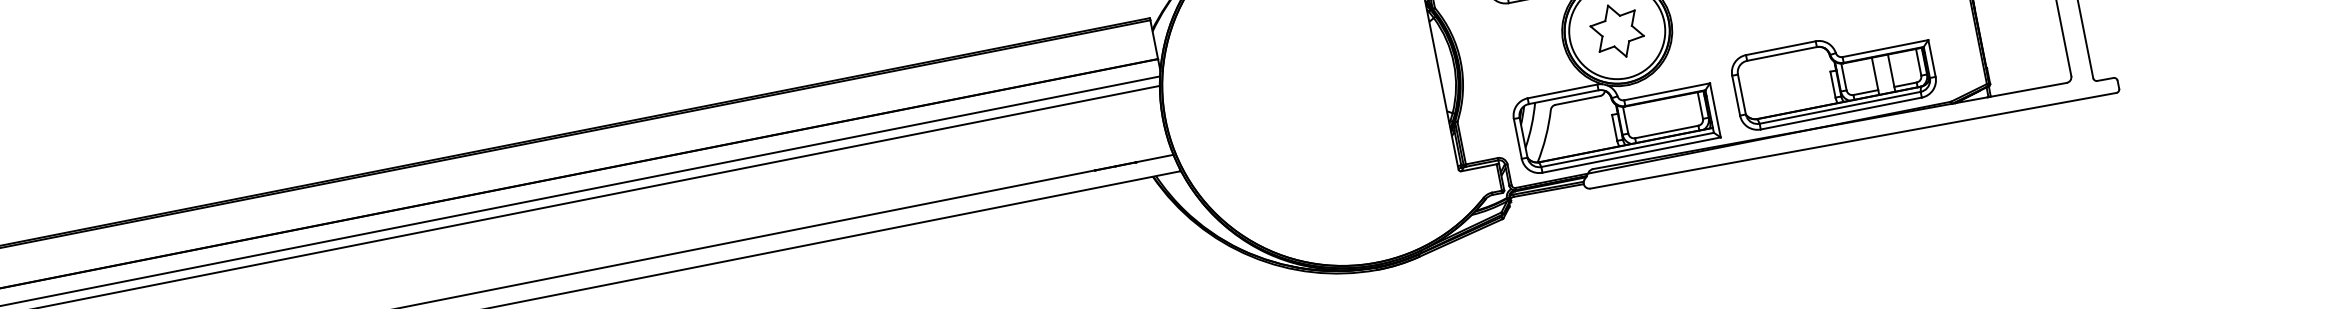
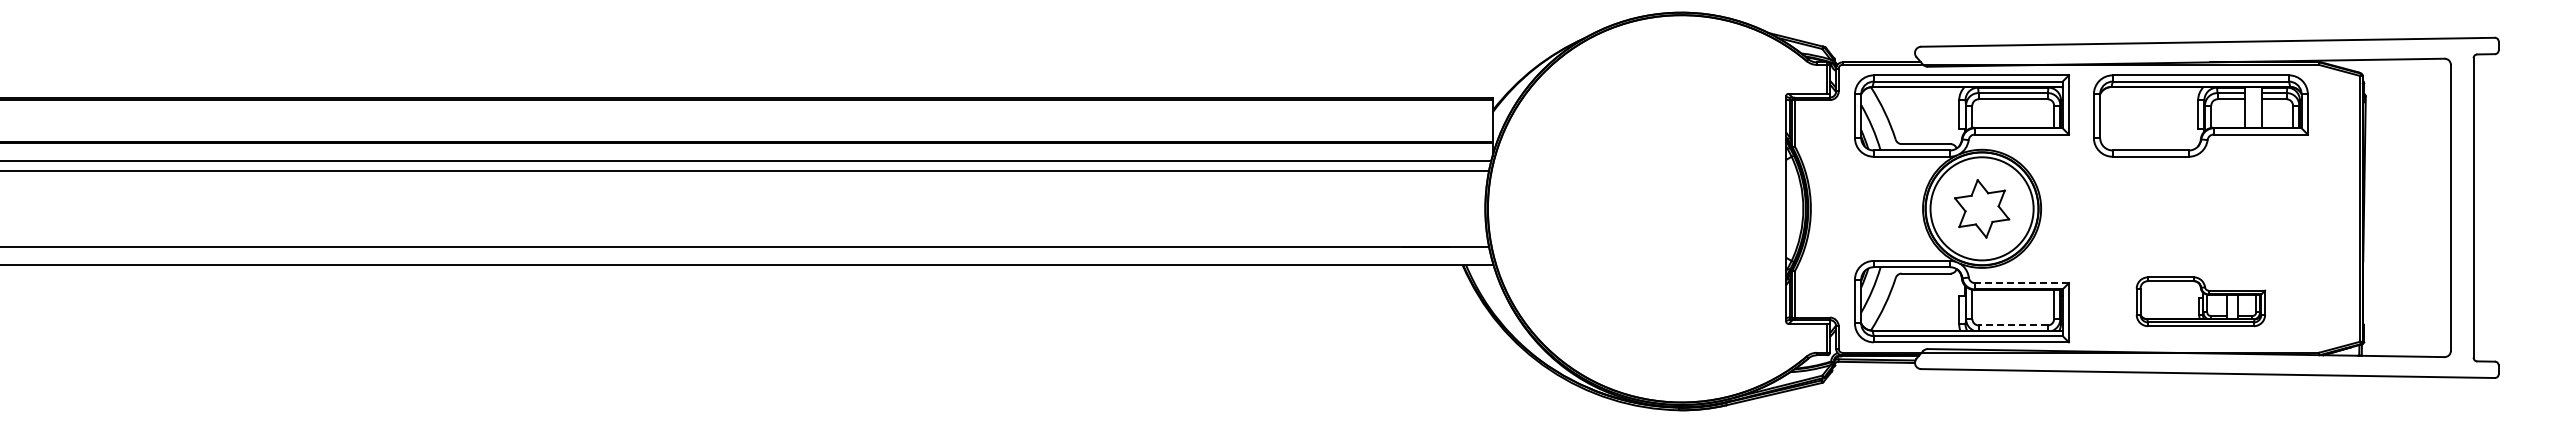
part: (1833, 76) -> (2200, 301), size x0.6
line: (1667, 92) -> (2022, 283), solid -> dashed
line: (1667, 132) -> (2013, 325), solid -> dashed

